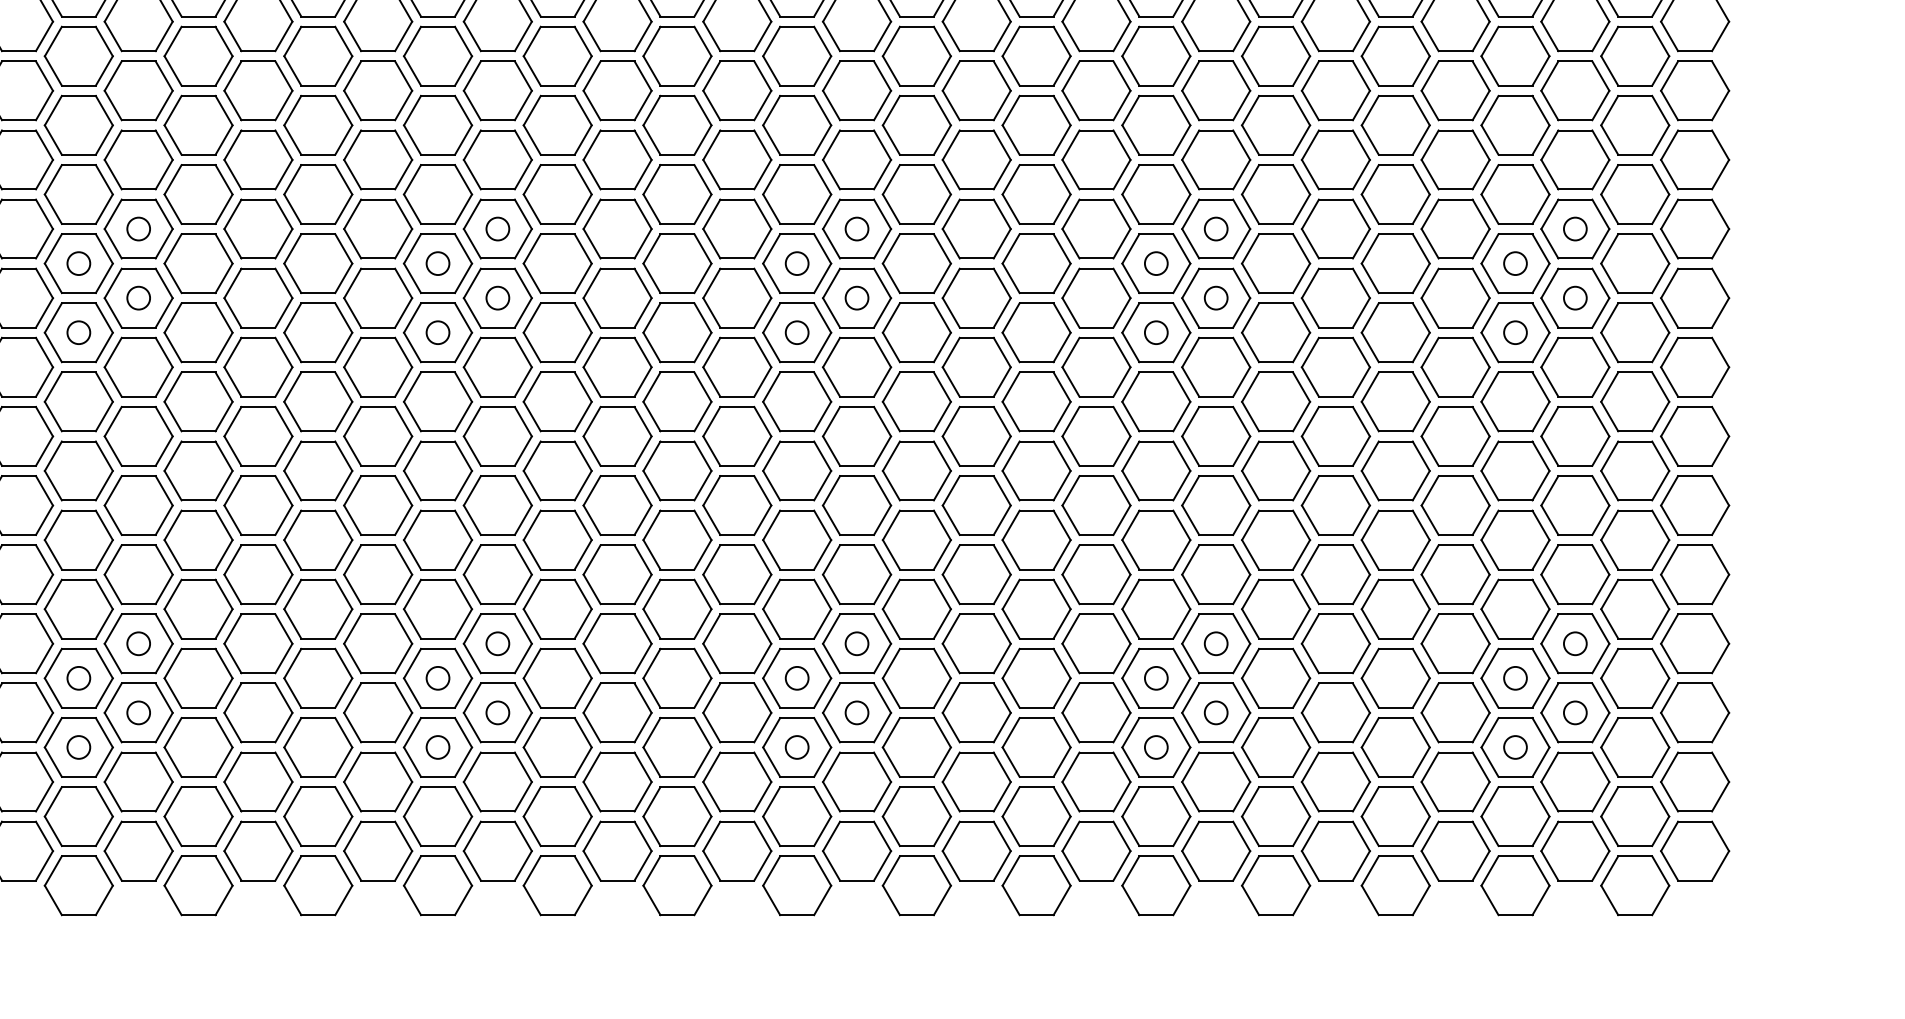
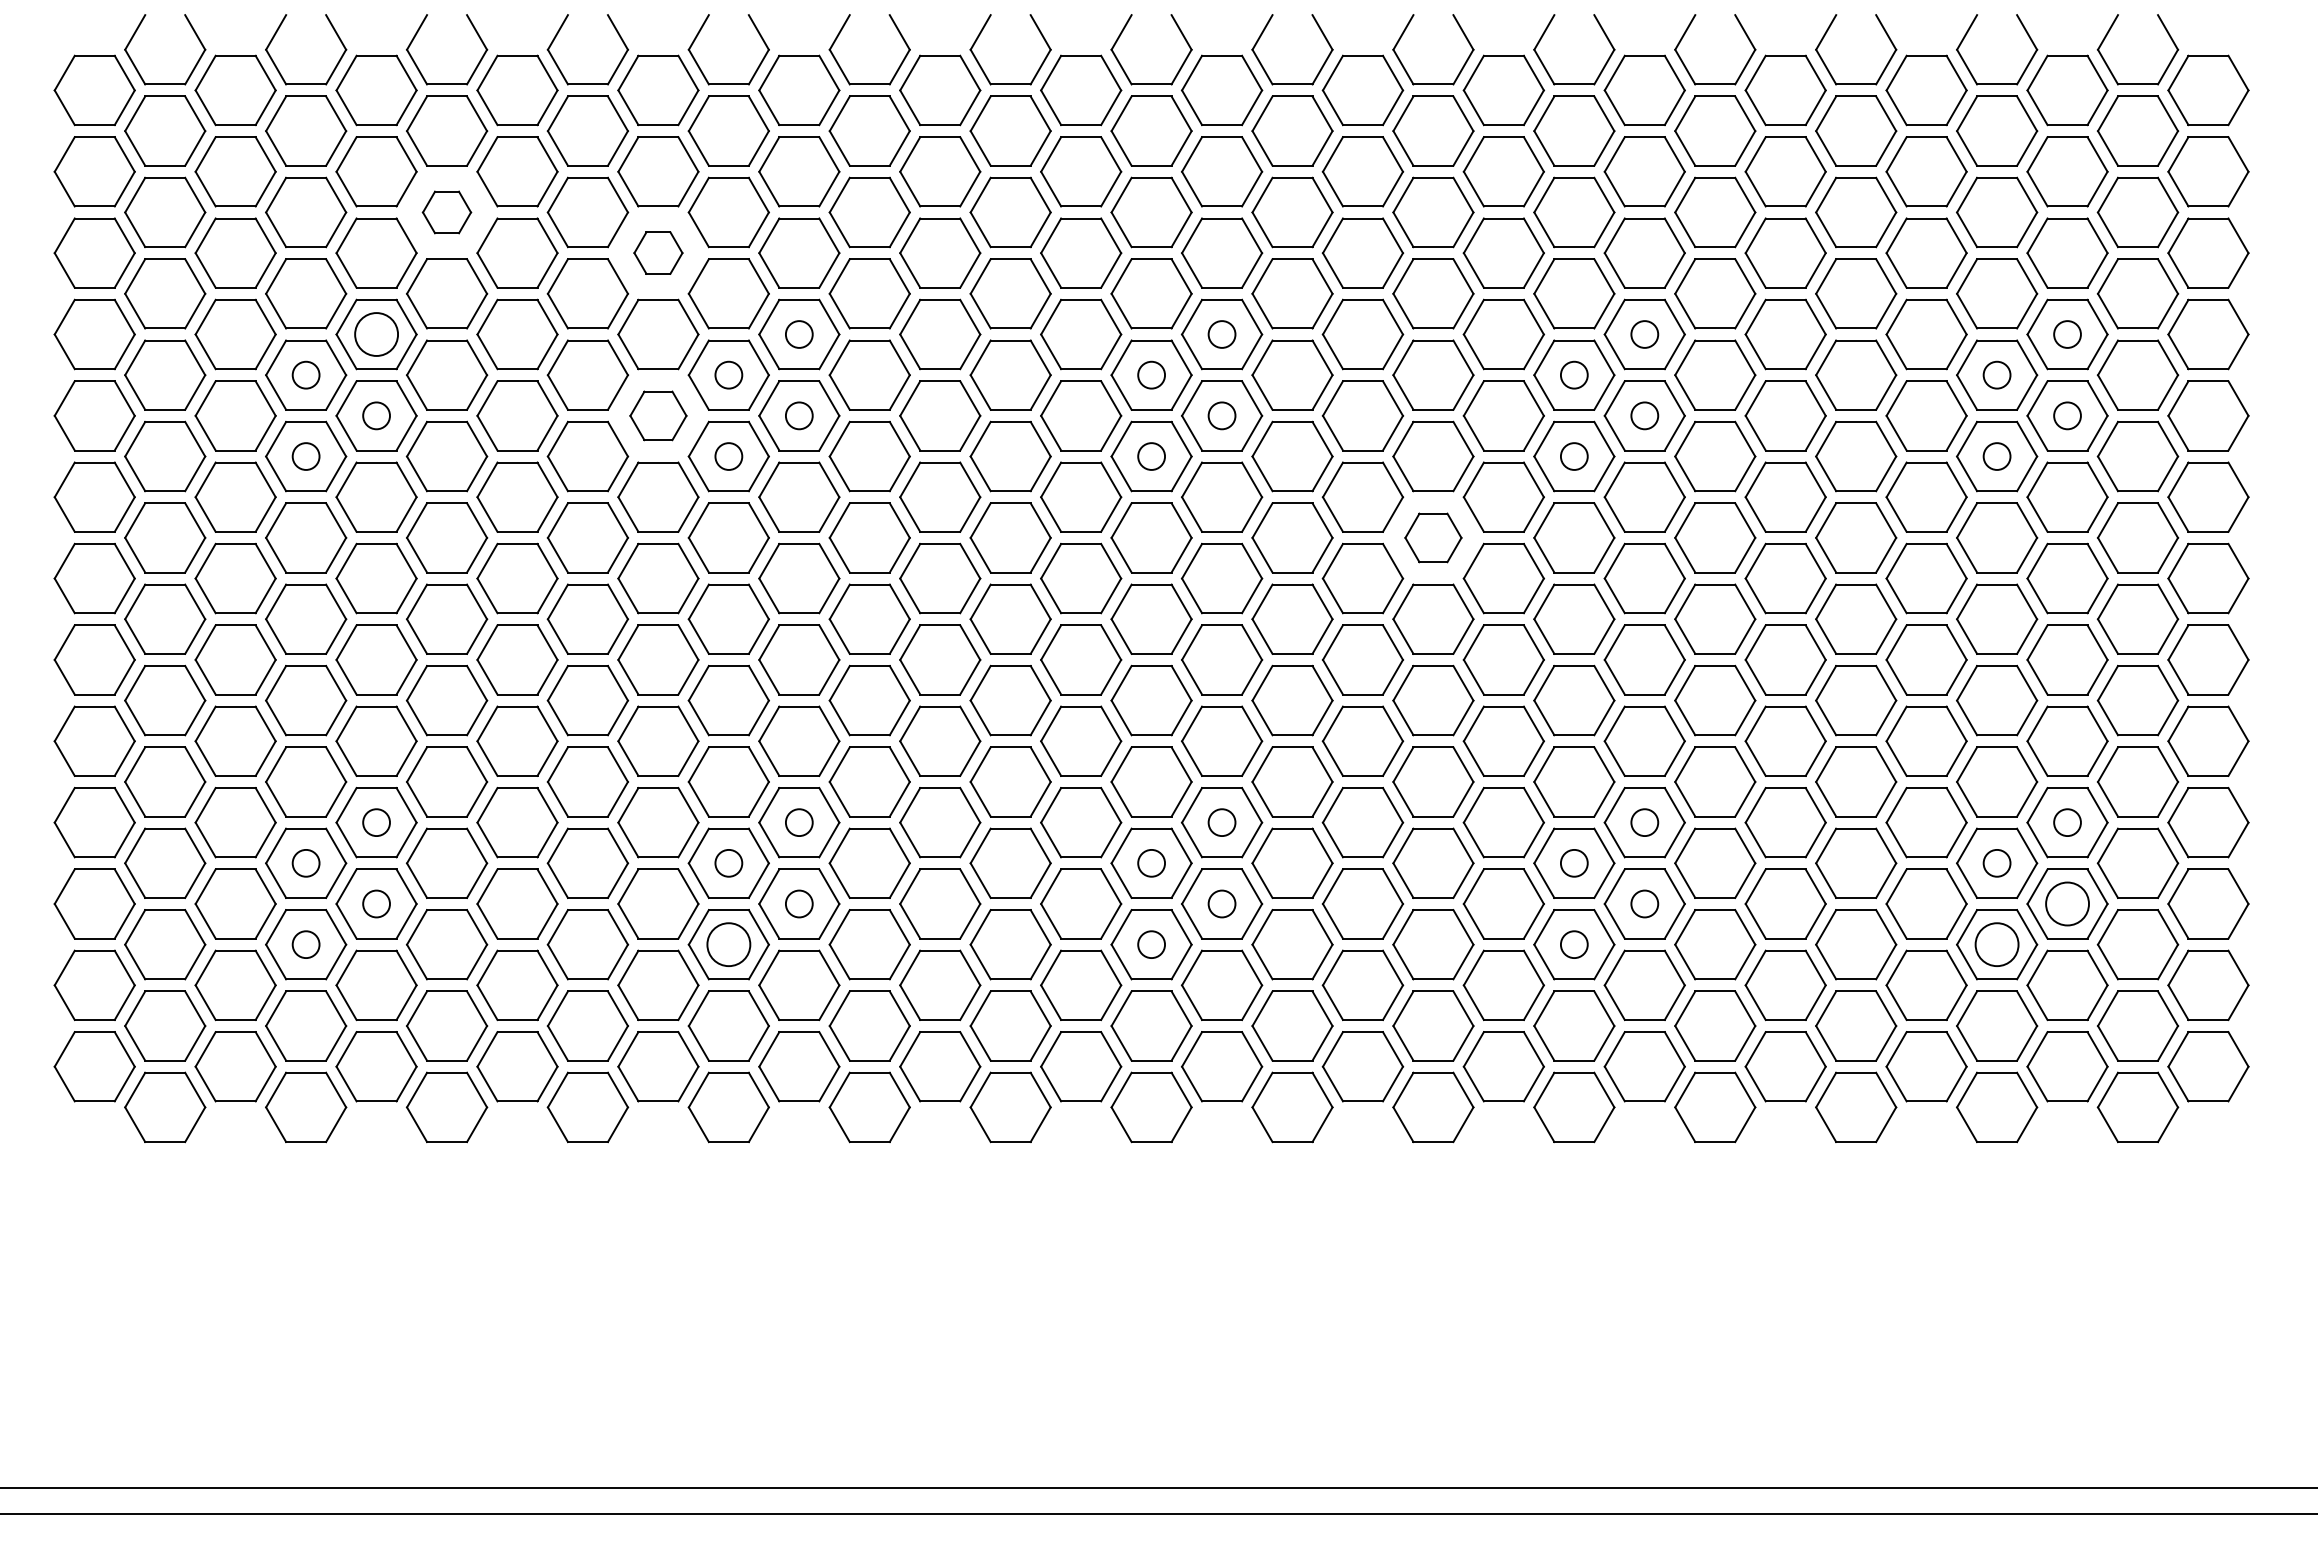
part: (198, 125) -> (446, 212), size x0.6
part: (378, 159) -> (658, 252), size x0.6
circle: (138, 229) -> (376, 334), size x1.6
part: (378, 297) -> (658, 415), size x0.7
part: (1036, 401) -> (1433, 537), size x0.7
circle: (1575, 712) -> (2067, 903), size x1.6
circle: (437, 747) -> (728, 944), size x1.6
circle: (1515, 747) -> (1996, 944), size x1.6

